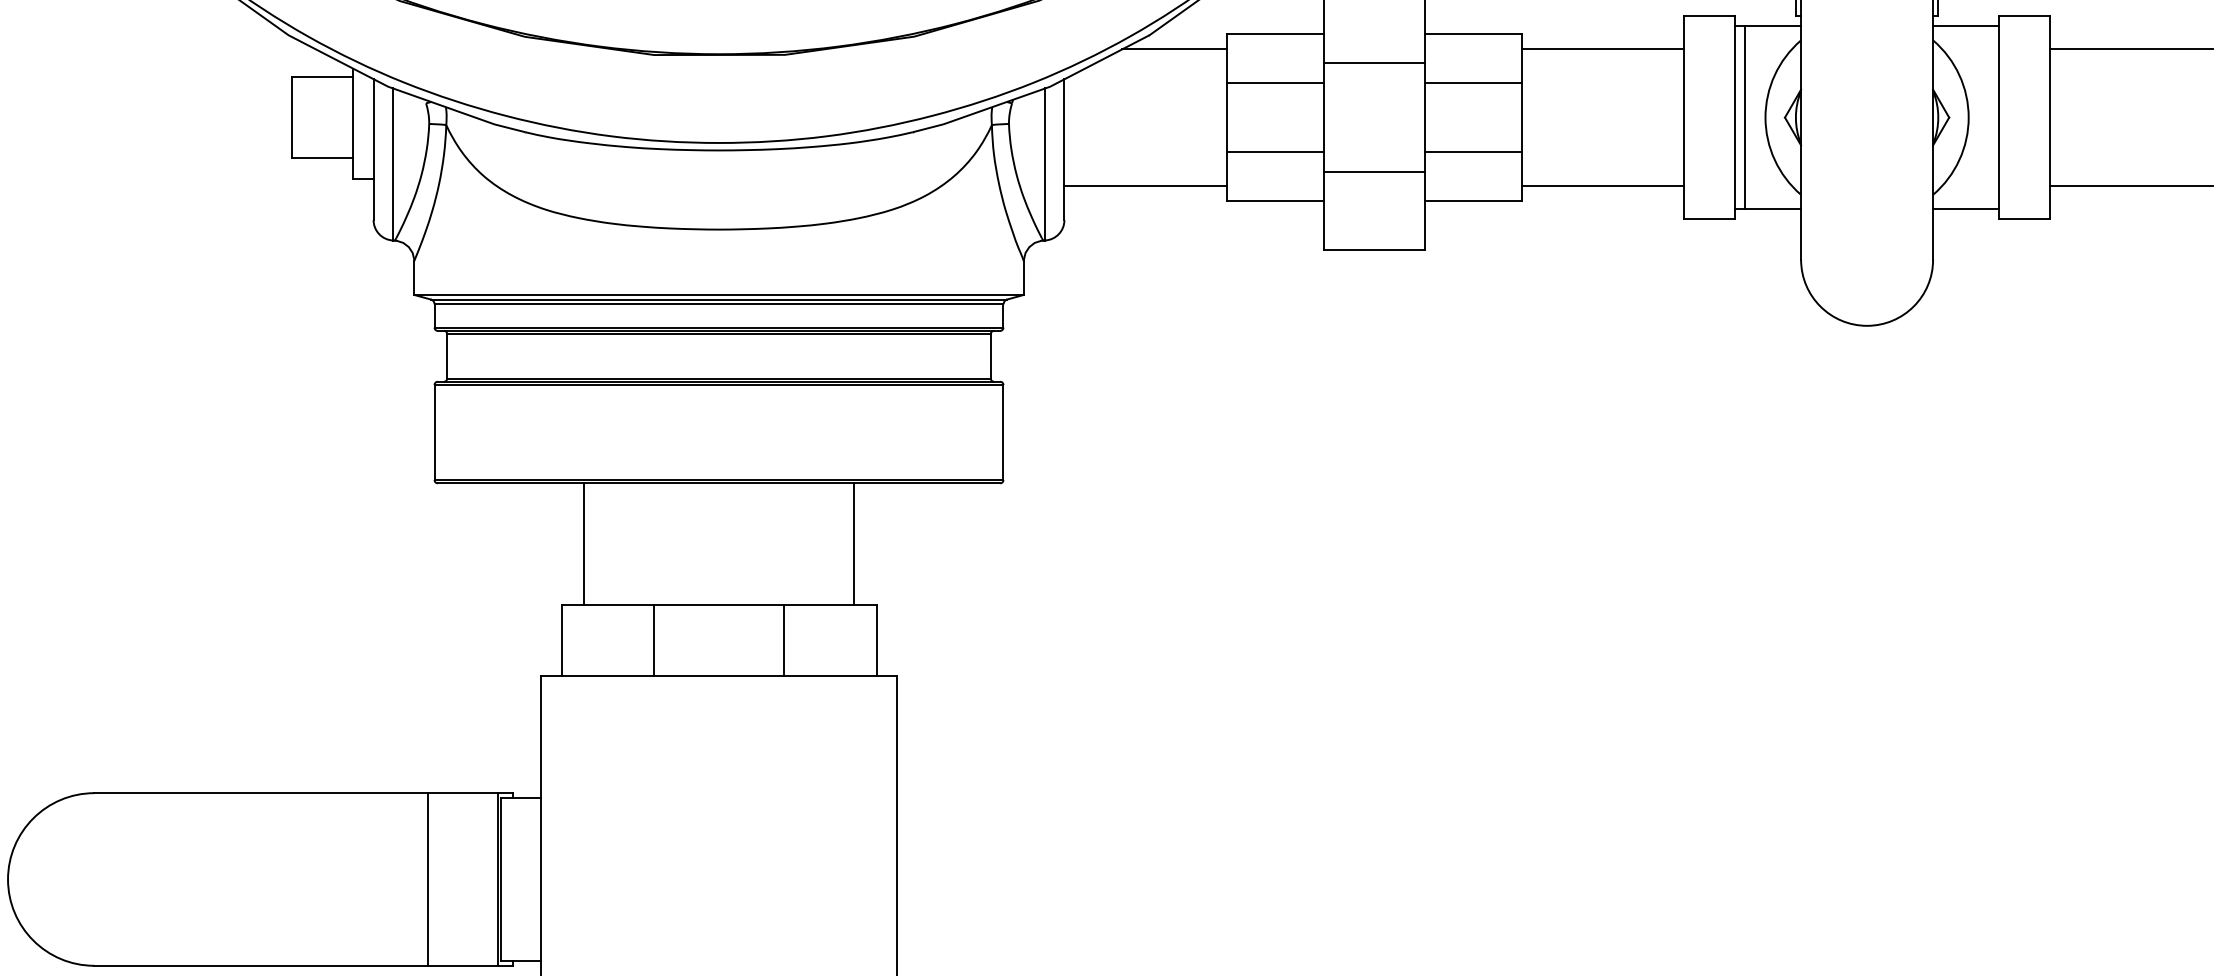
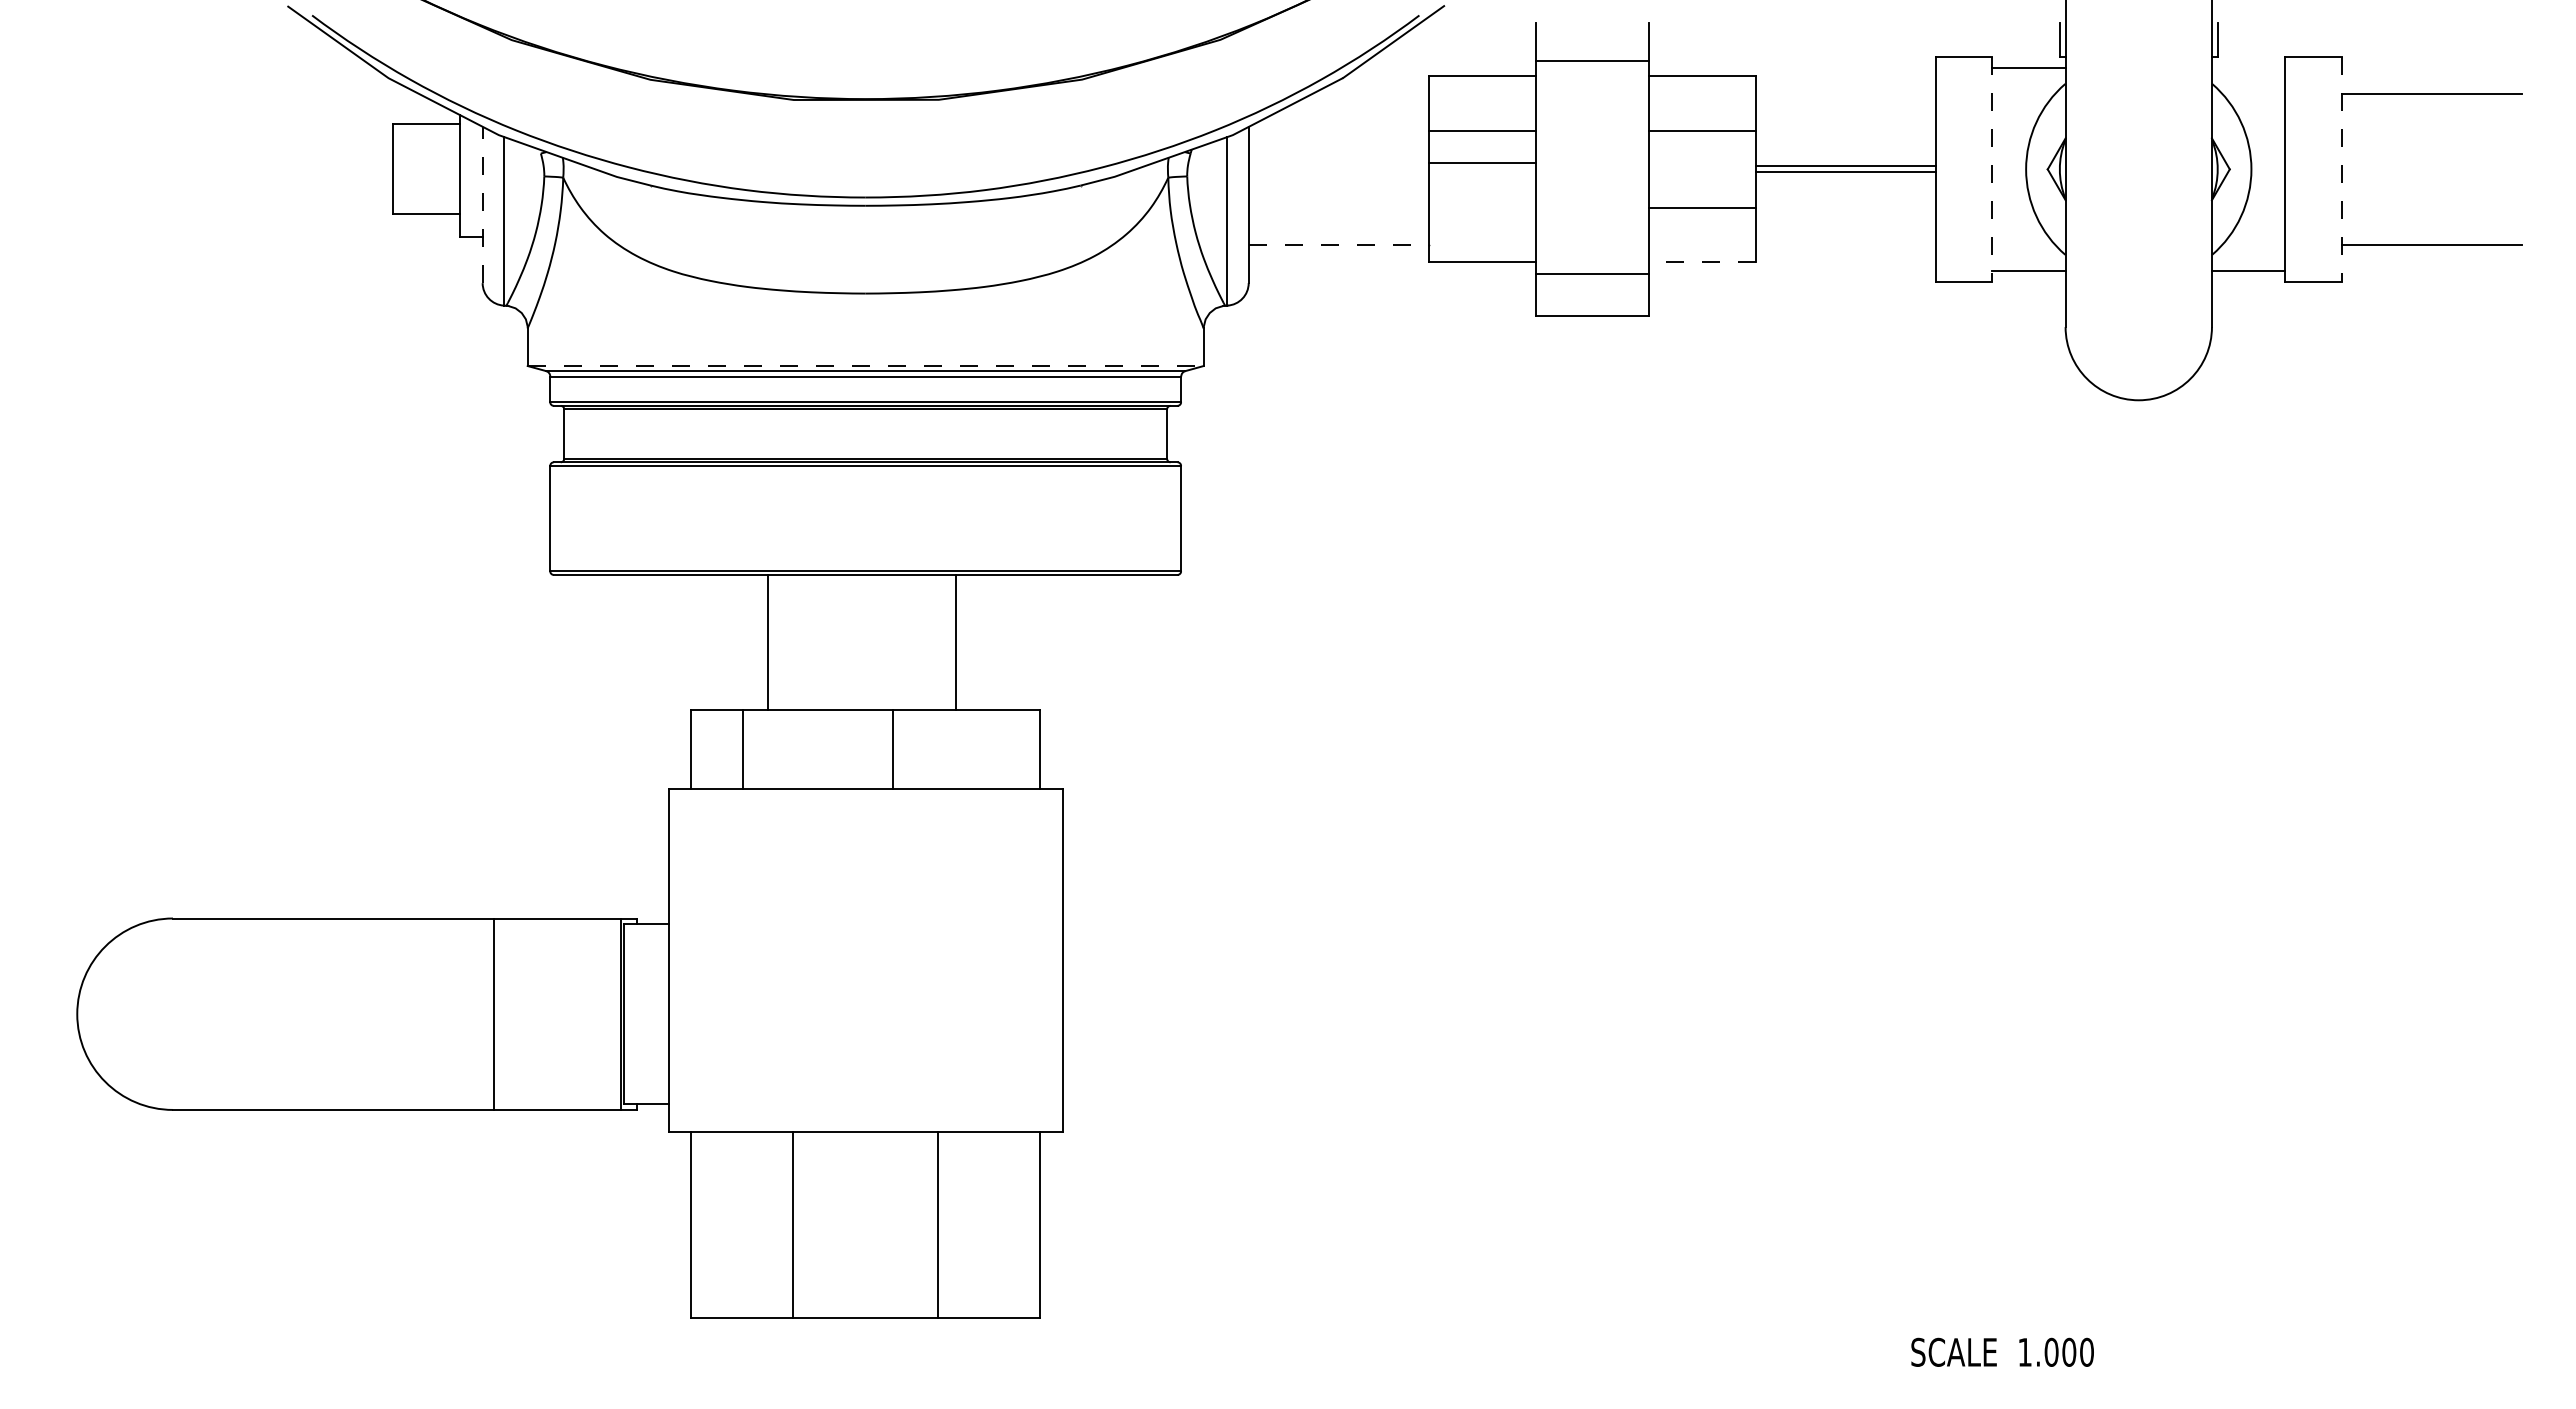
line: (1966, 25) -> (2248, 67), removed
line: (1174, 49) -> (1370, 93), removed
line: (1602, 49) -> (1845, 171), moved
line: (1374, 62) -> (1592, 60), moved
line: (1745, 116) -> (2003, 168), removed
line: (1735, 117) -> (1992, 169), solid -> dashed
line: (2049, 117) -> (2341, 169), solid -> dashed
line: (373, 149) -> (482, 204), solid -> dashed
line: (1275, 151) -> (1482, 162), moved
line: (1374, 171) -> (1592, 273), moved
line: (1146, 186) -> (1339, 245), solid -> dashed
line: (1602, 186) -> (1845, 166), moved
line: (1473, 201) -> (1702, 262), solid -> dashed
line: (718, 295) -> (865, 366), solid -> dashed
line: (584, 544) -> (768, 642), moved
line: (854, 544) -> (956, 642), moved
line: (653, 640) -> (743, 749), moved
line: (784, 640) -> (893, 749), moved
line: (427, 879) -> (493, 1014), moved

